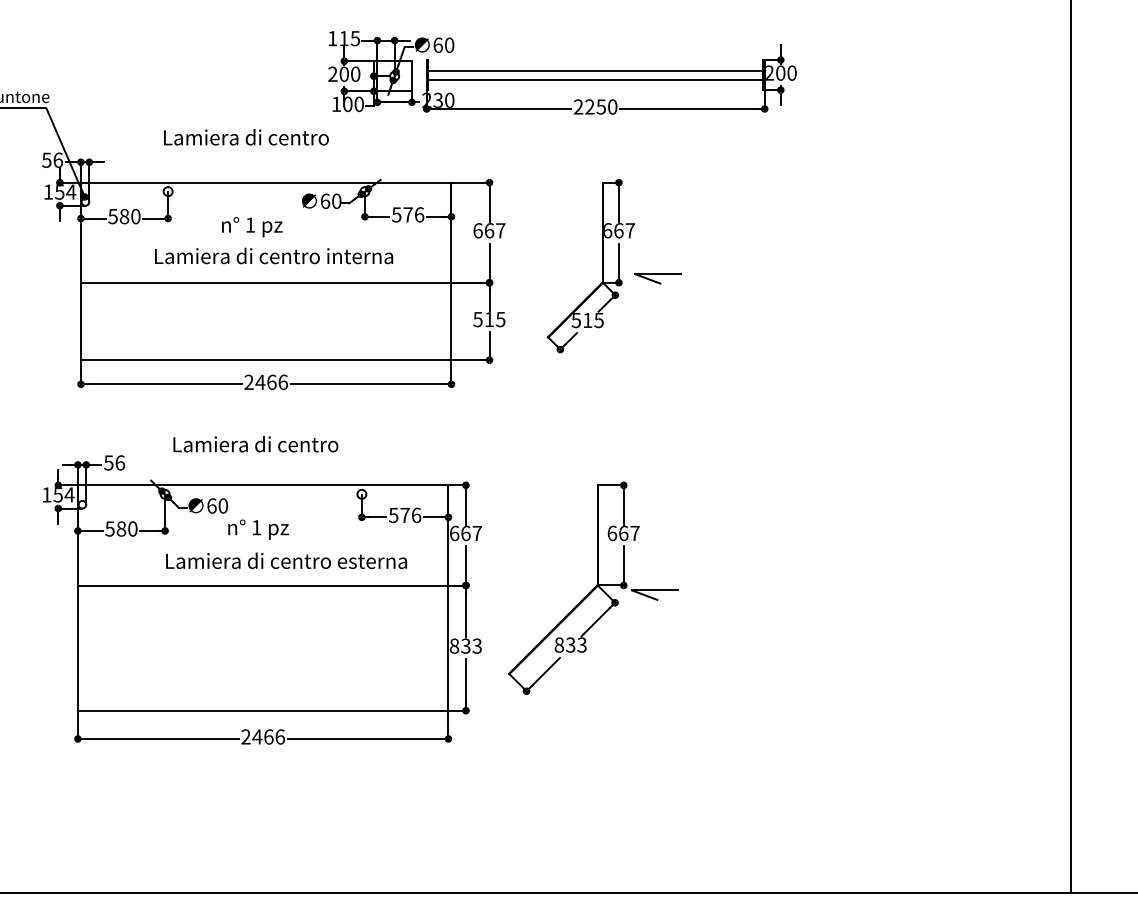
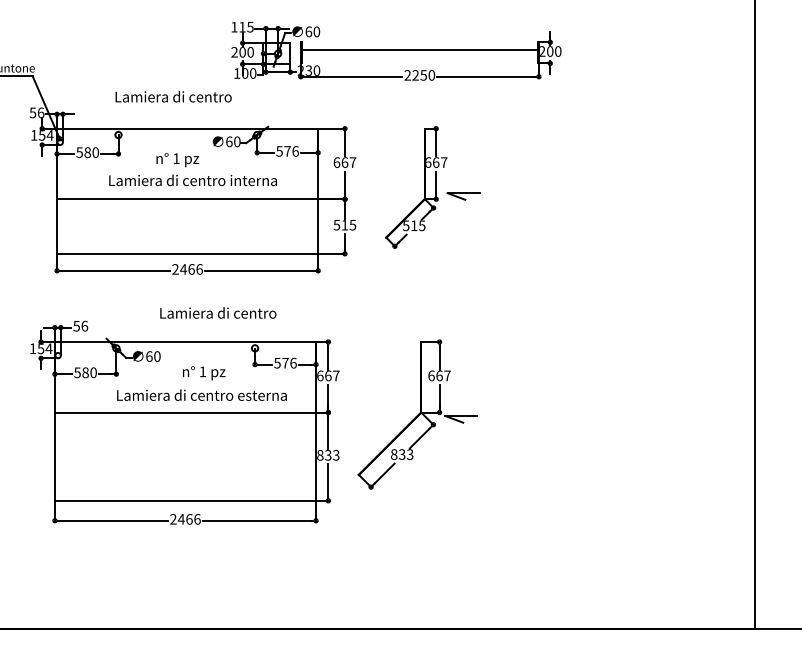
line: (595, 80) -> (419, 56), removed
text: (256, 443) -> (218, 312), moved
text: (258, 530) -> (204, 373), moved

